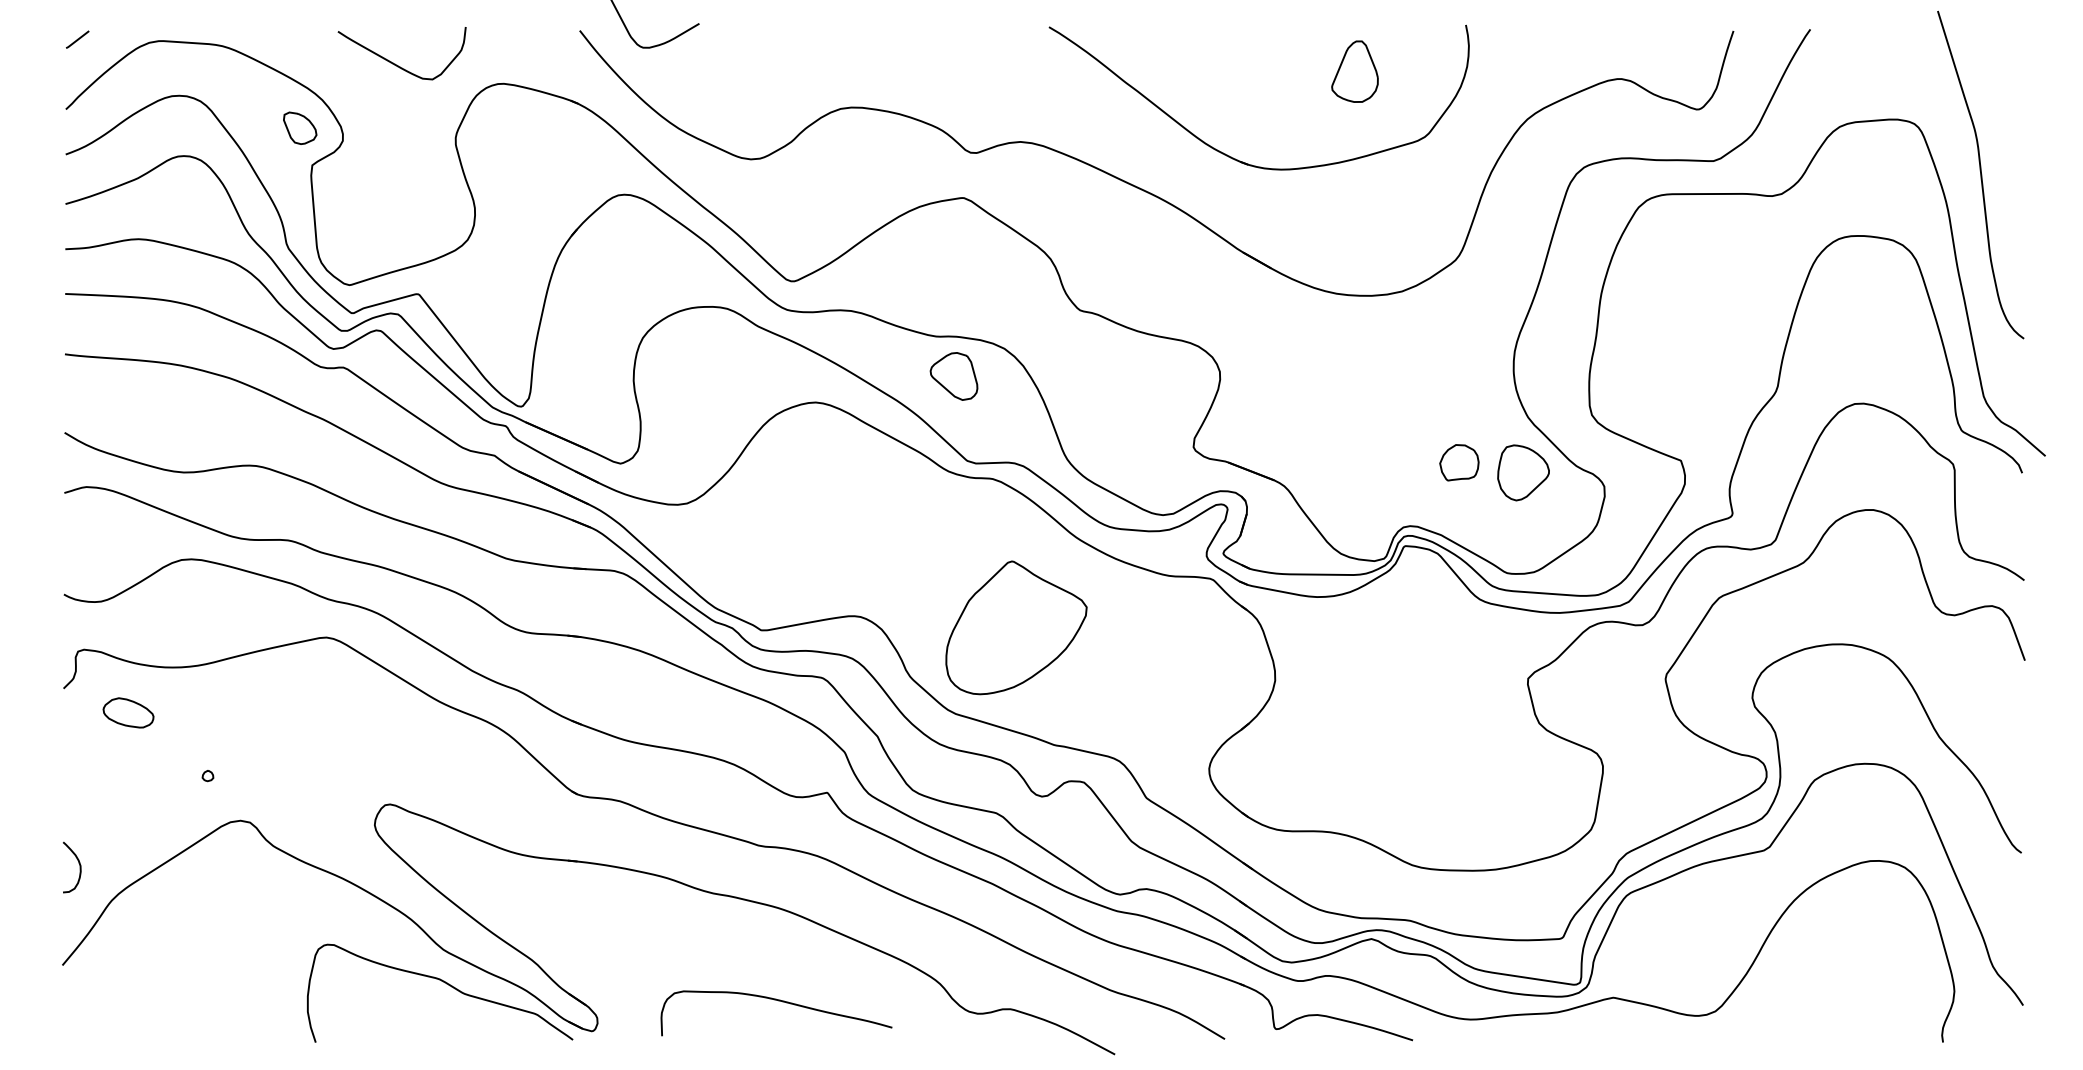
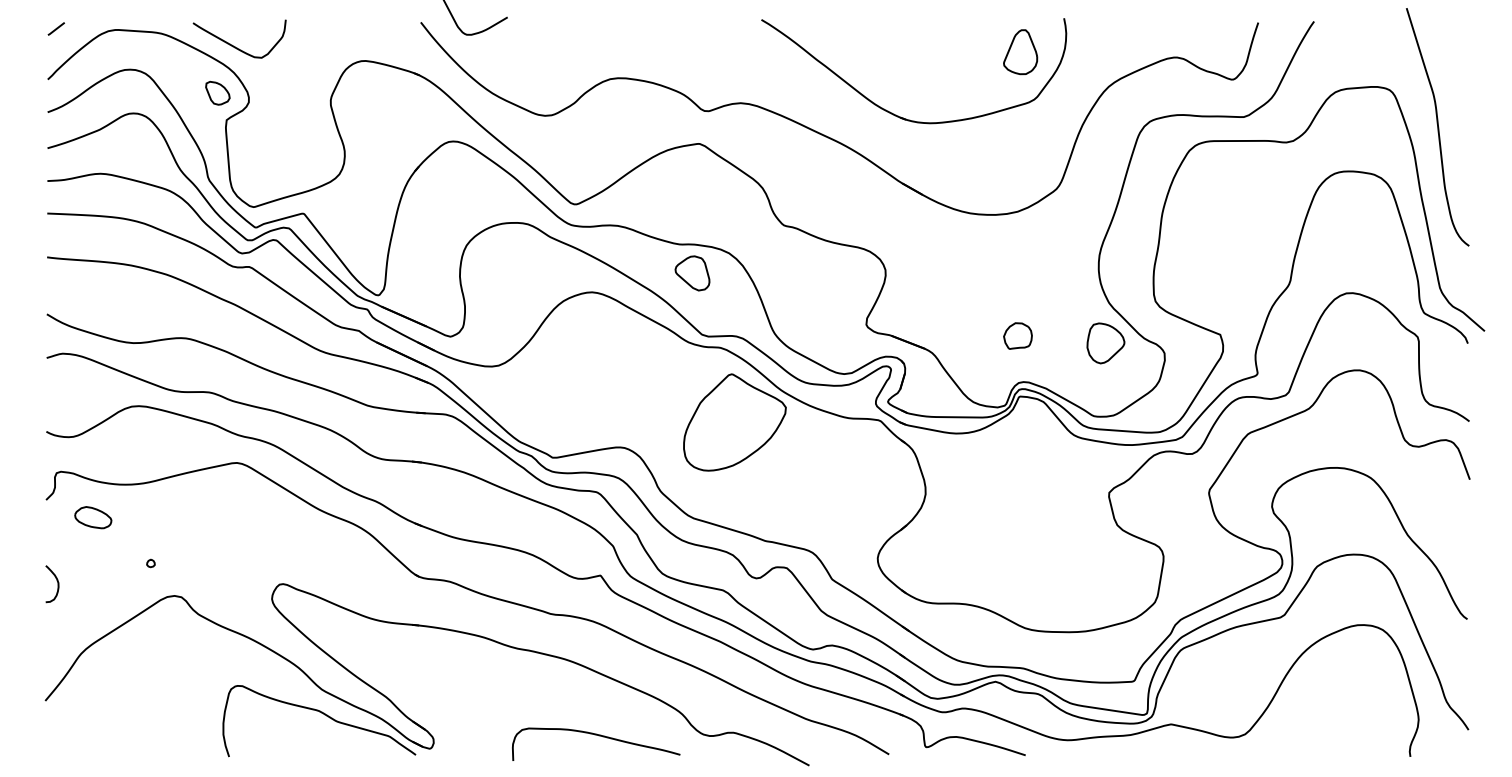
curve: (395, 63) -> (234, 46), moved
part: (1354, 71) -> (1020, 52), moved
part: (1459, 462) -> (1018, 335), moved
part: (1016, 627) -> (734, 422), moved
curve: (79, 867) -> (57, 584), moved
curve: (778, 1001) -> (597, 735), moved

